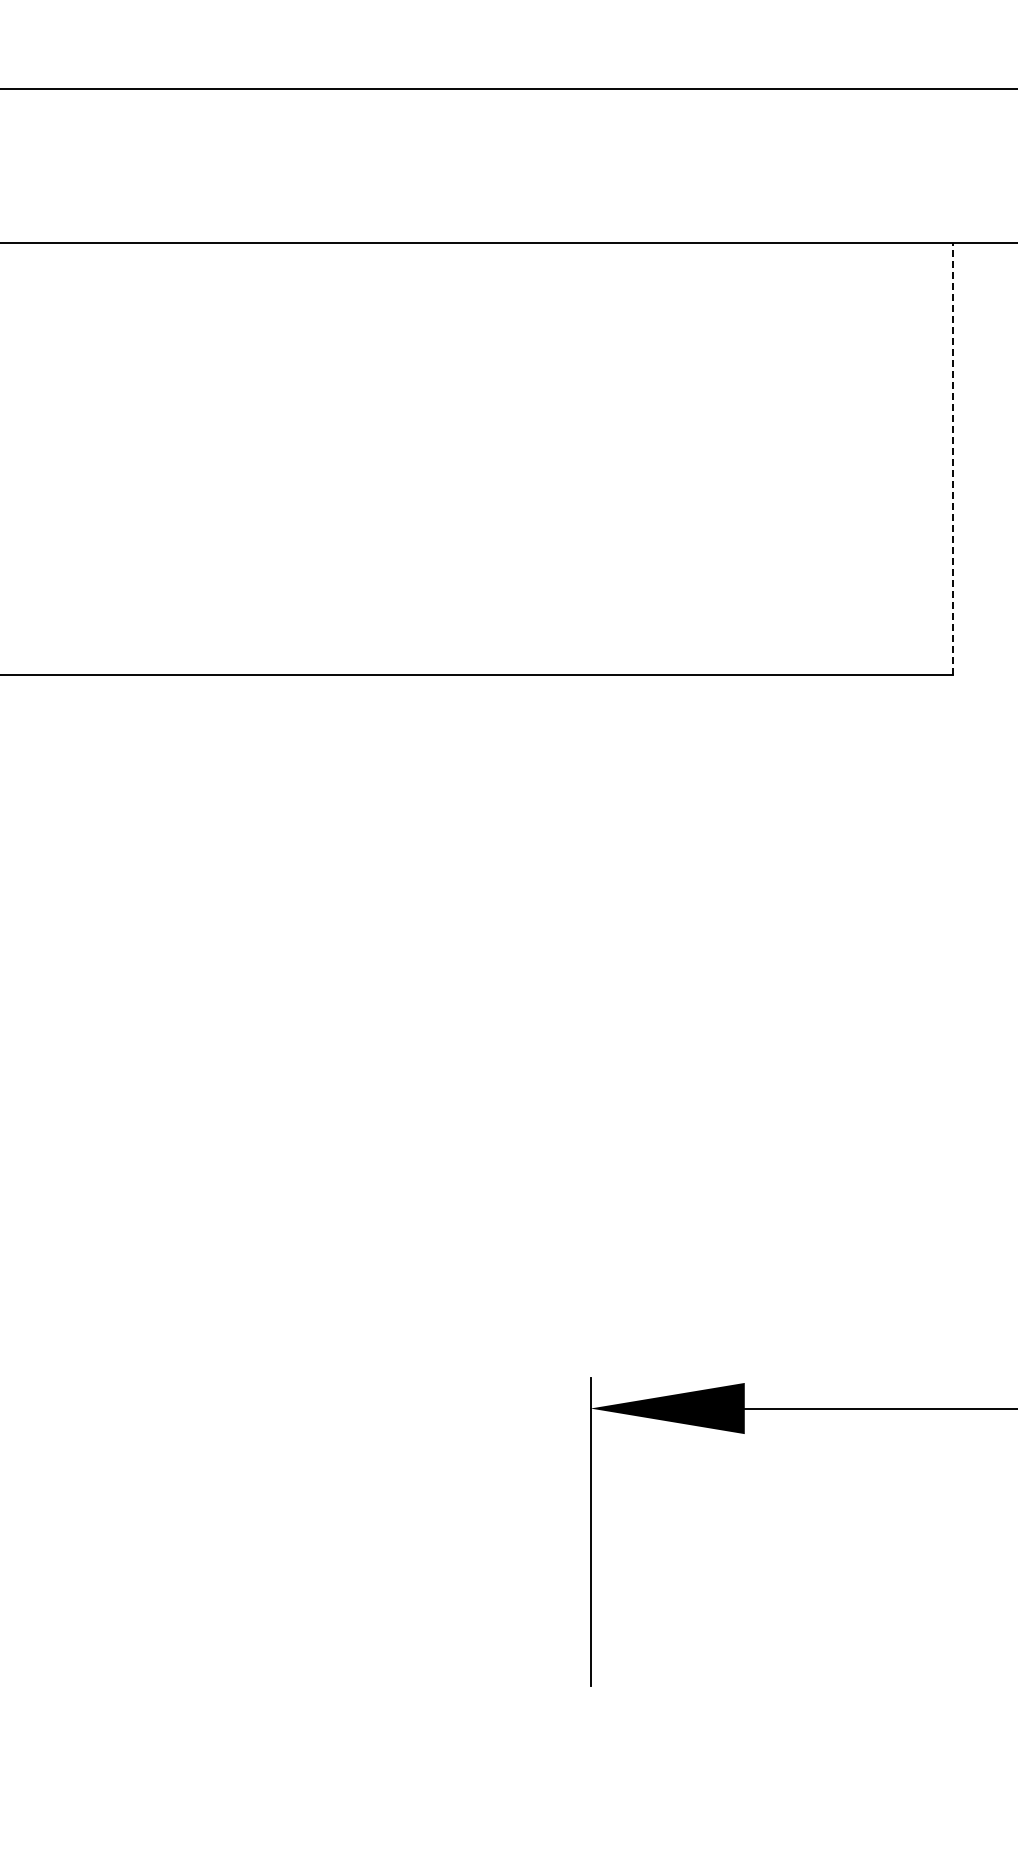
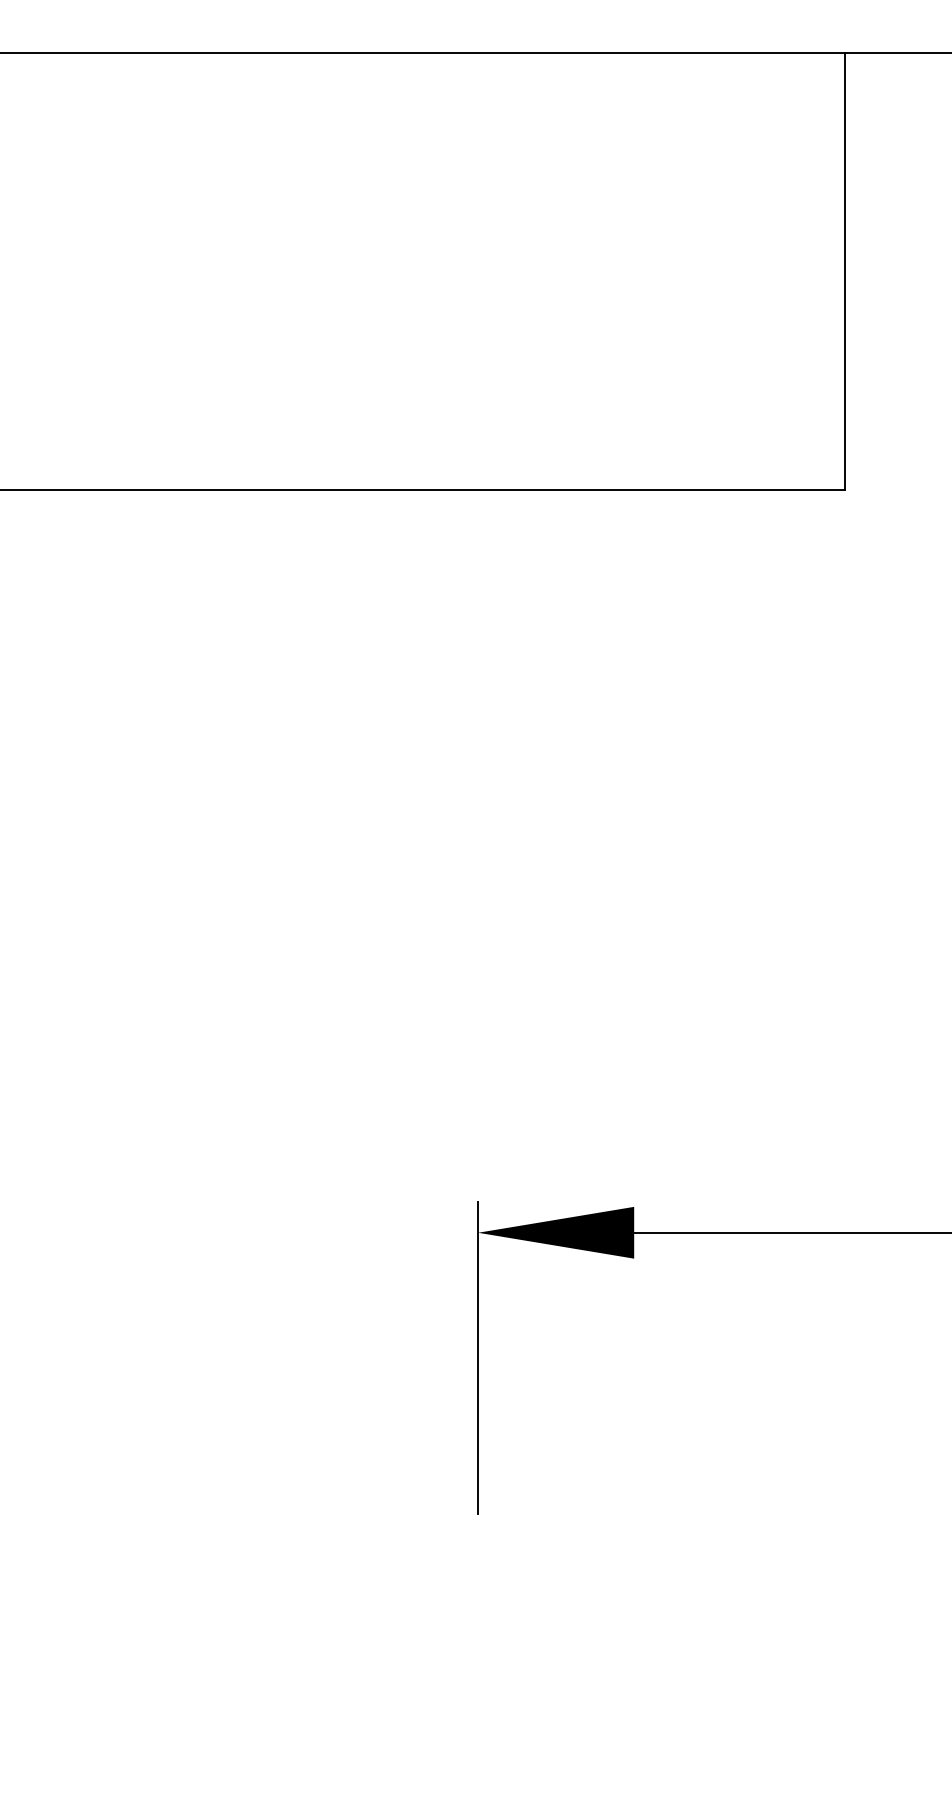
line: (952, 459) -> (844, 272), dashed -> solid

